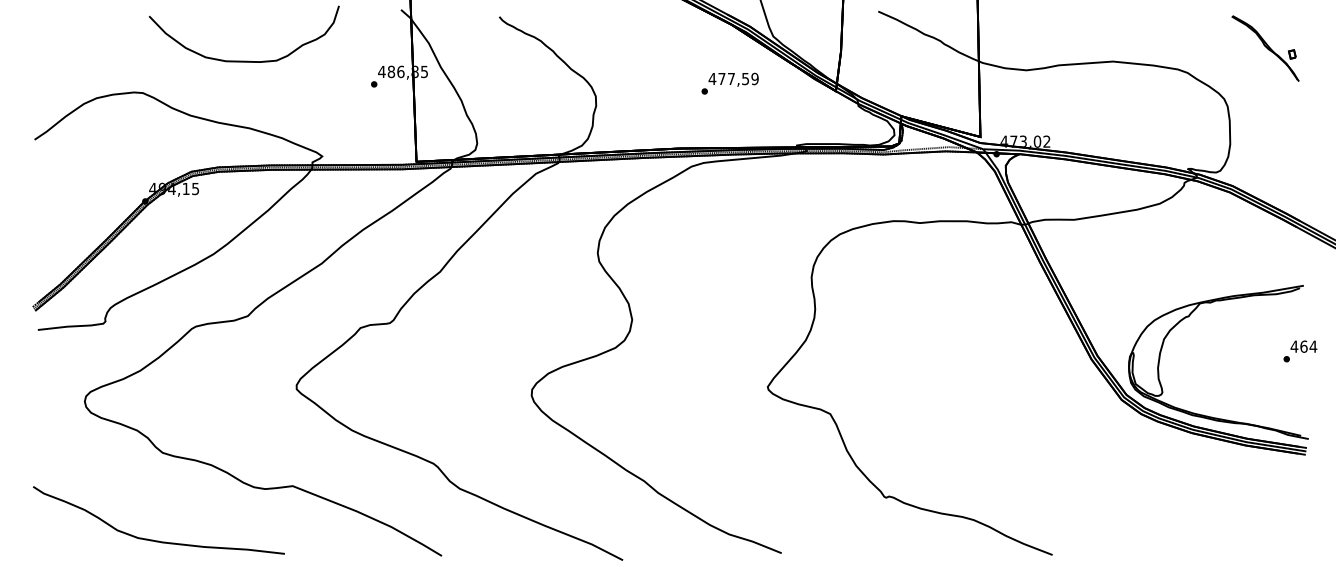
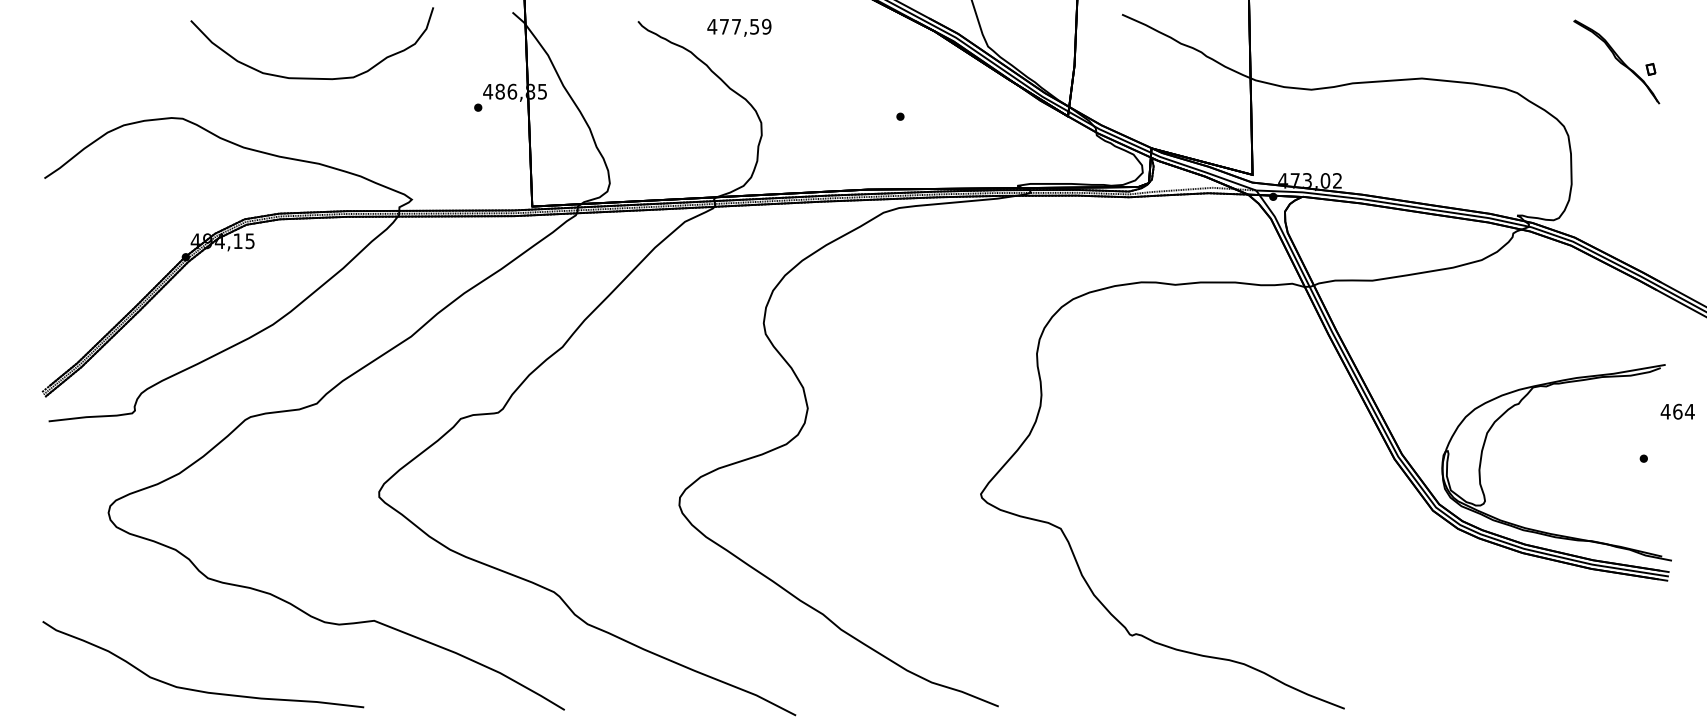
text: (733, 79) -> (739, 27), moved
text: (1303, 346) -> (1677, 411), moved

